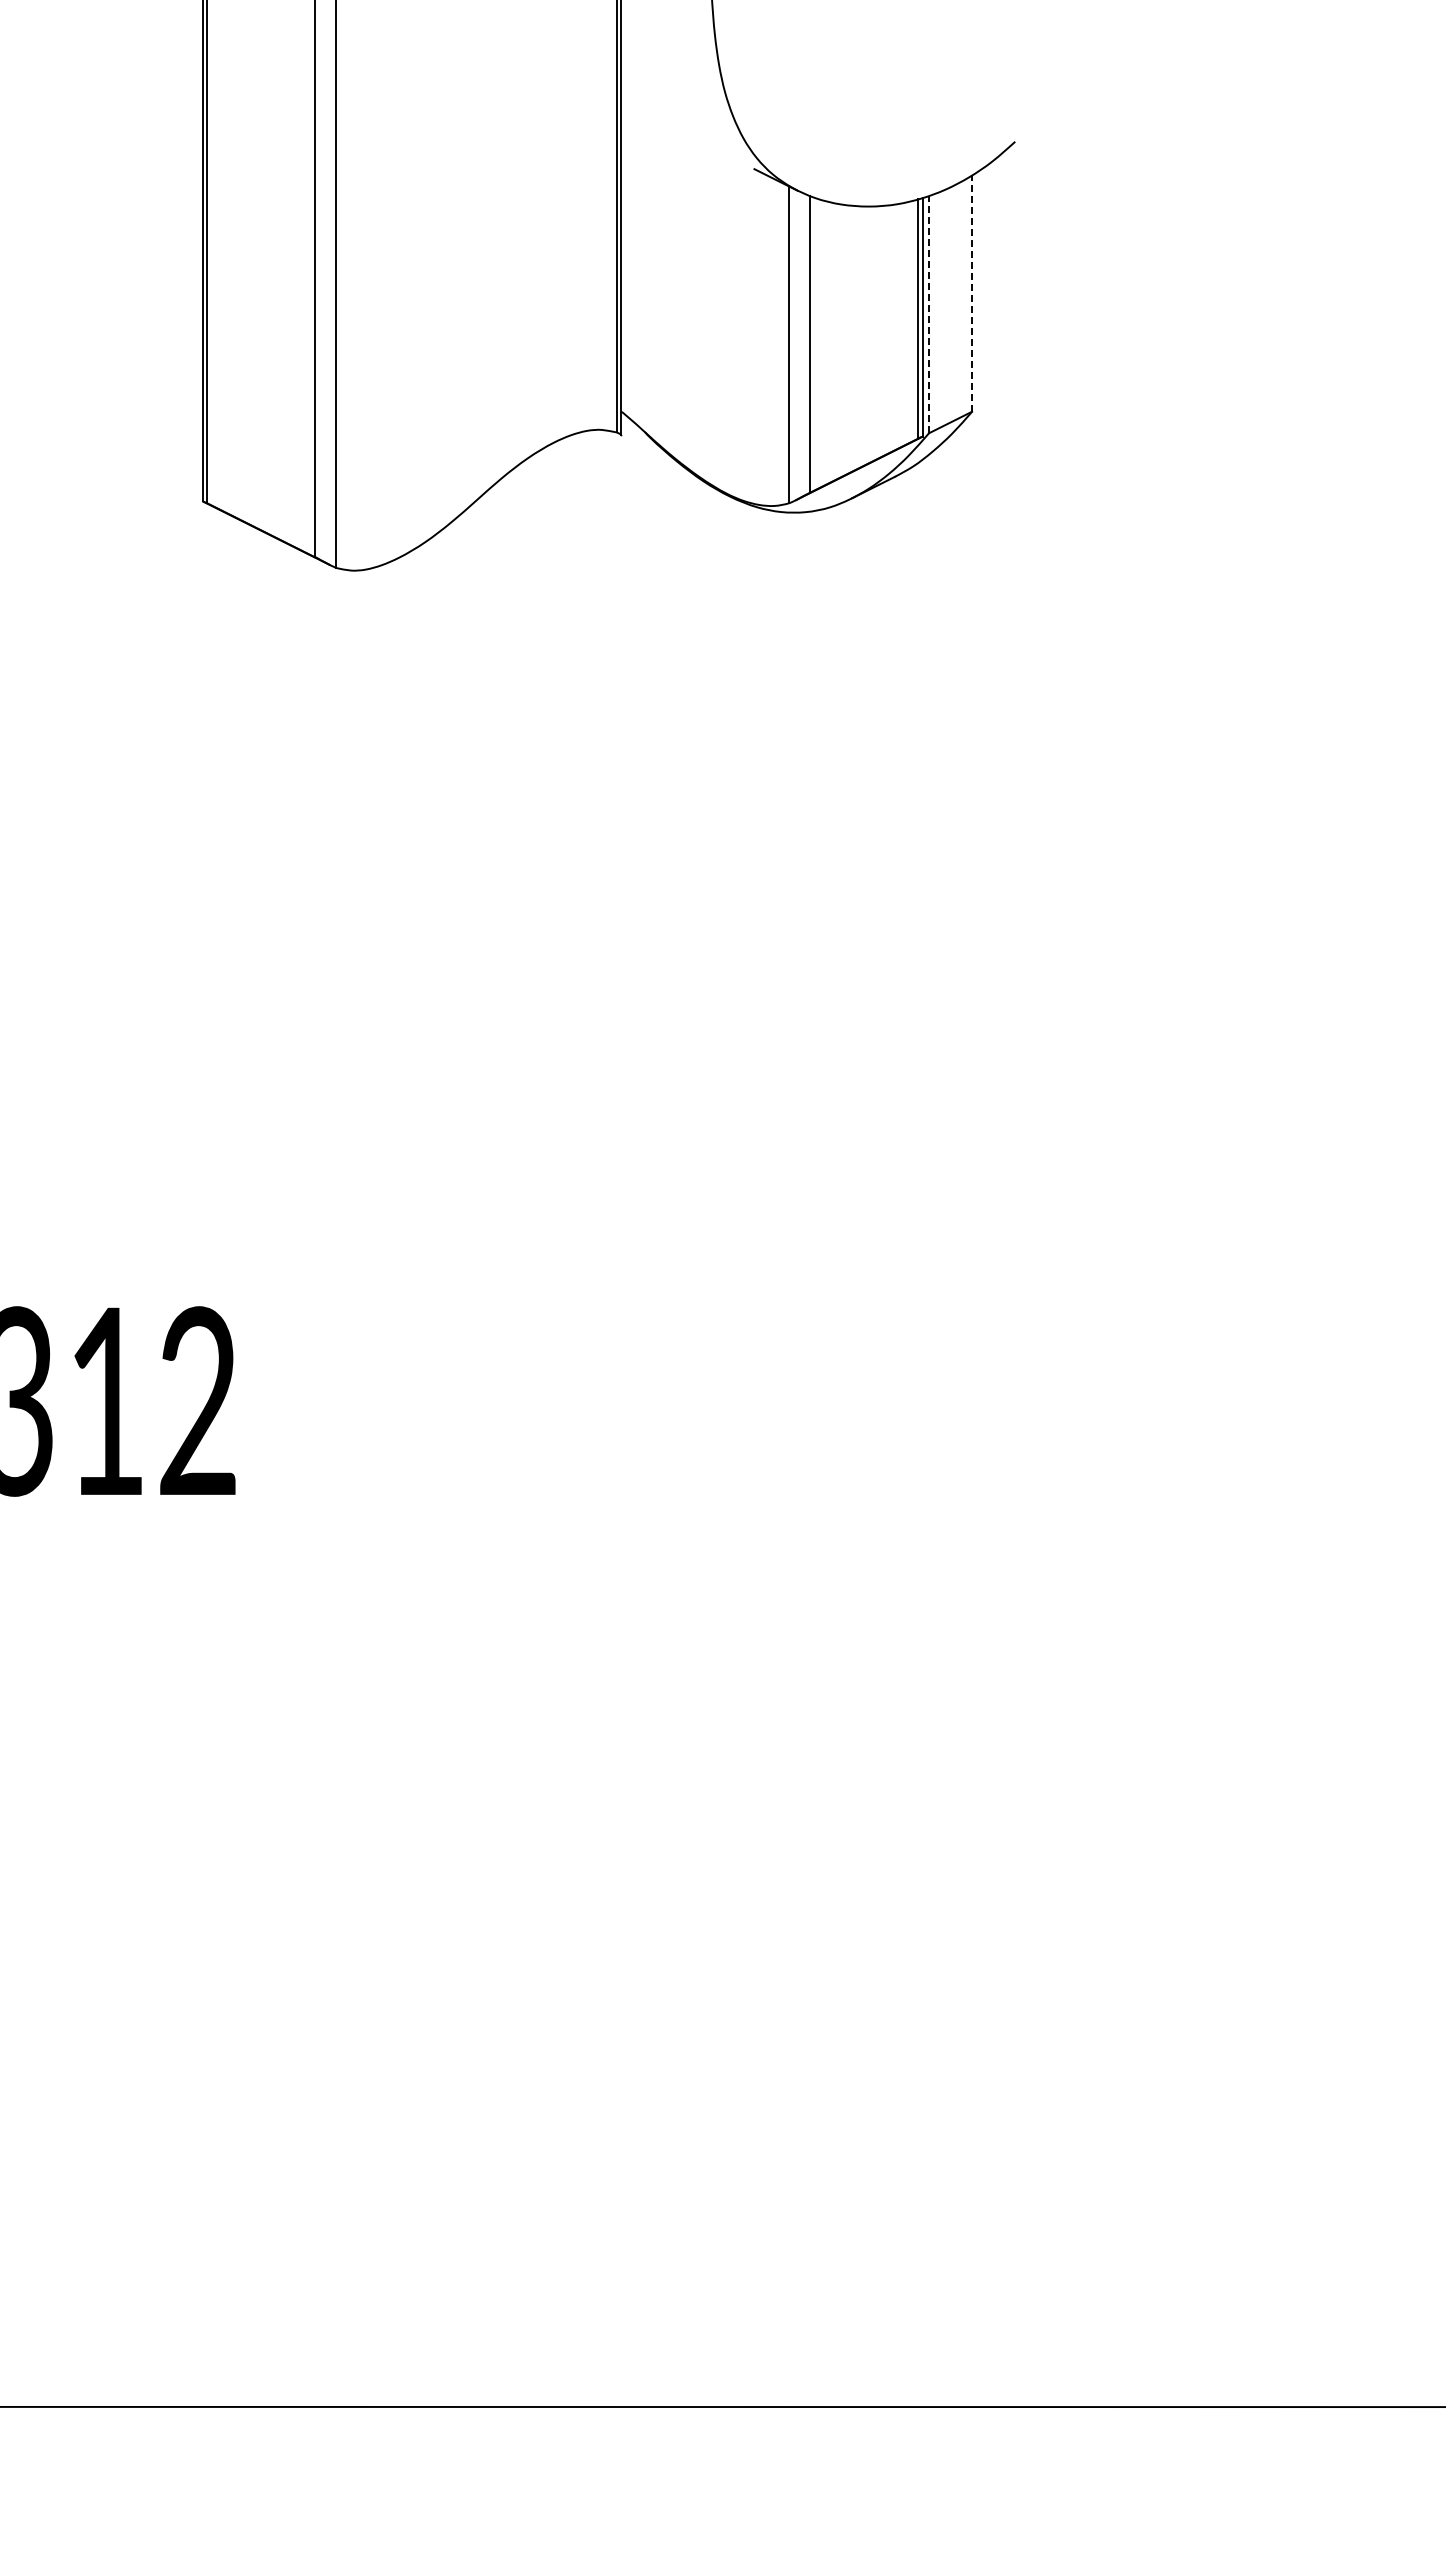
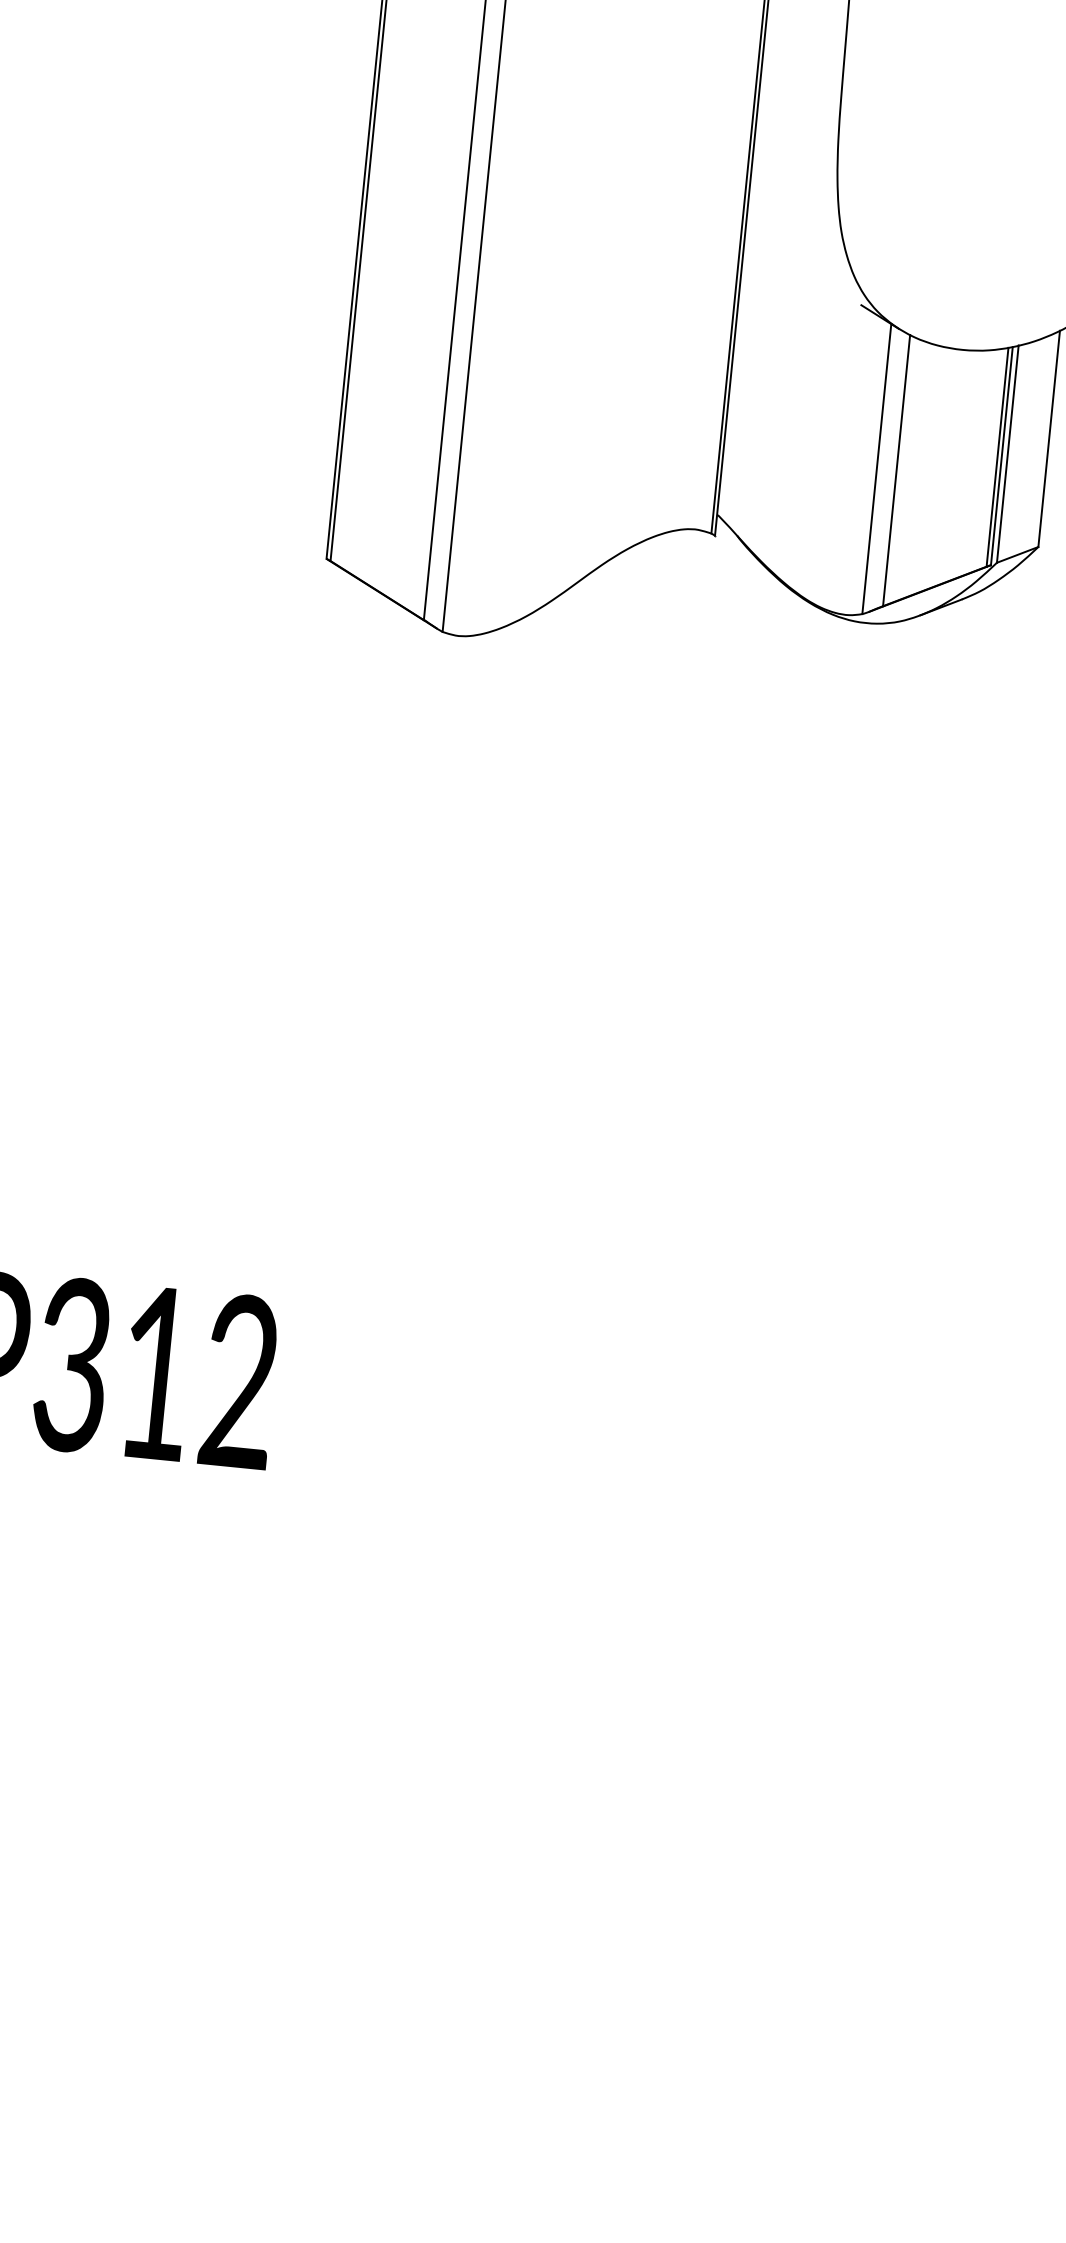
line: (972, 293) -> (1049, 438), dashed -> solid
line: (929, 314) -> (1008, 454), dashed -> solid

